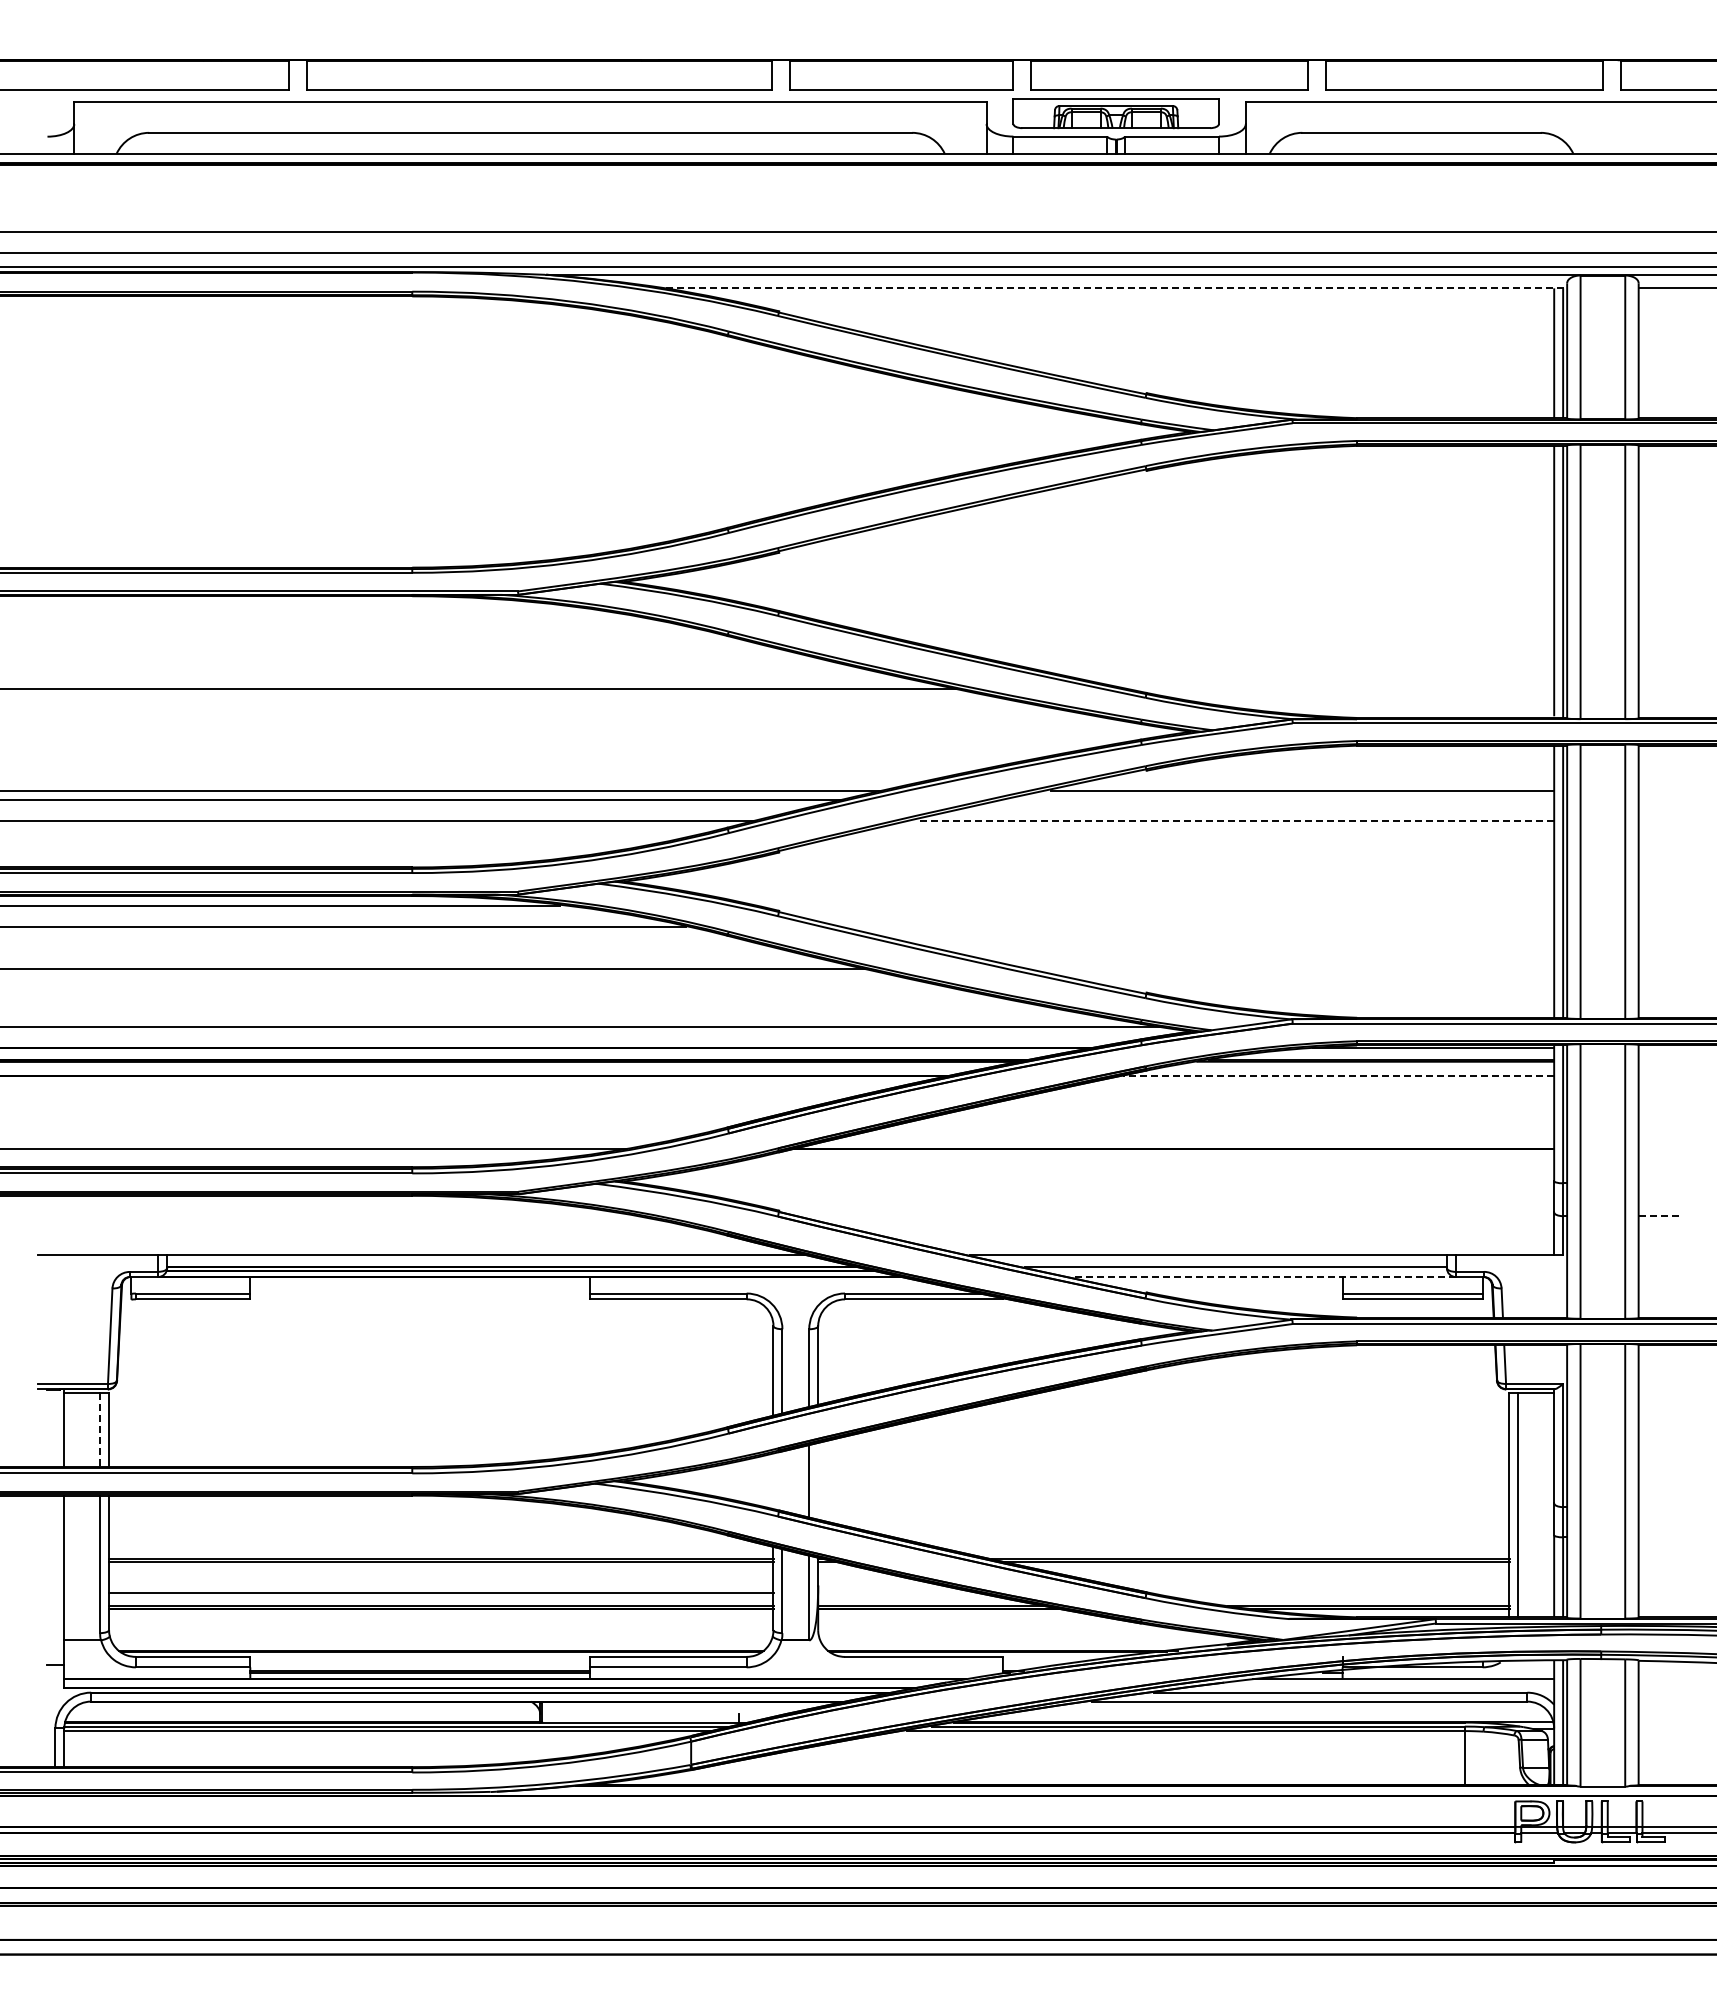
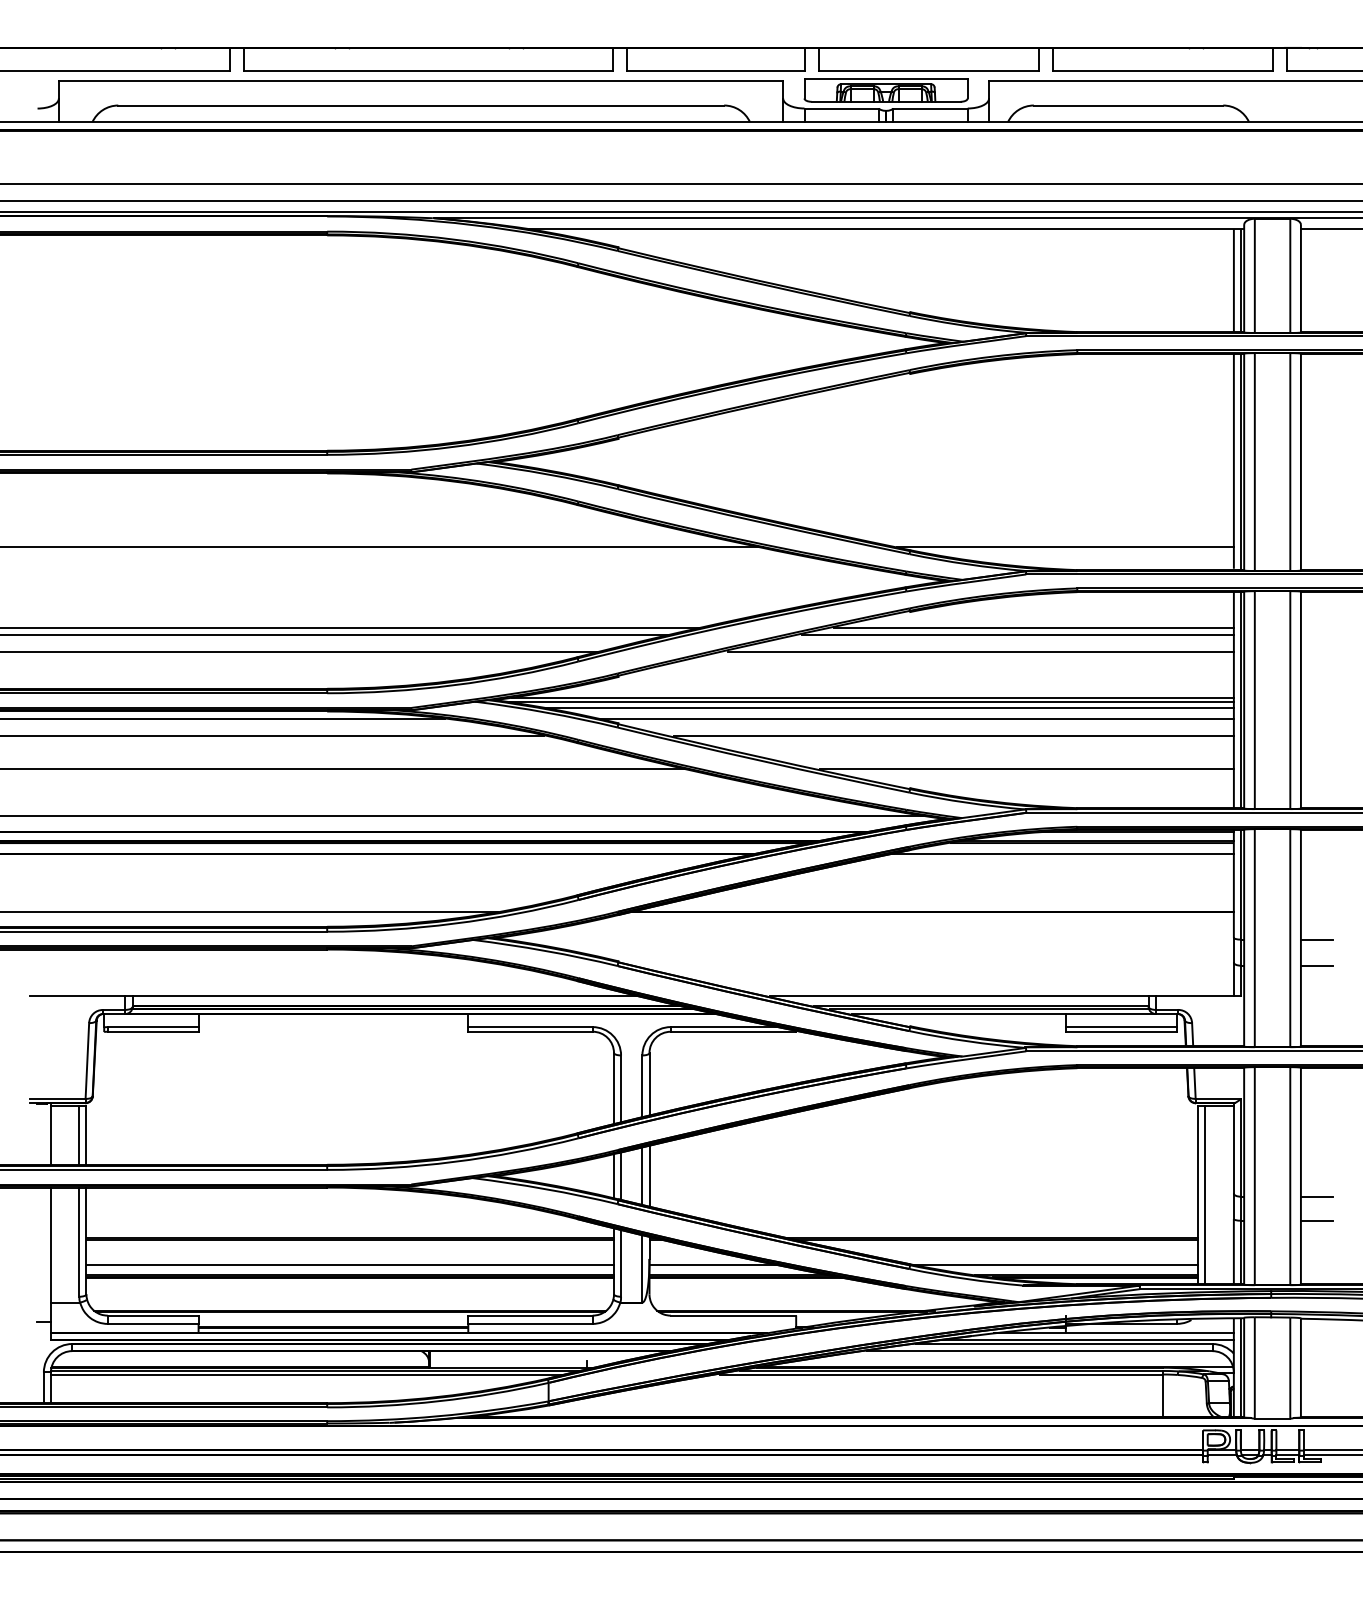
line: (1116, 288) -> (886, 229), dashed -> solid
line: (1342, 689) -> (1065, 547), added
line: (1282, 799) -> (1018, 634), added
line: (1235, 820) -> (980, 651), dashed -> solid
line: (1099, 878) -> (872, 697), added
line: (1098, 884) -> (872, 702), added
line: (1118, 891) -> (887, 707), added
line: (1154, 905) -> (916, 719), added
line: (1201, 927) -> (953, 736), added
line: (1293, 968) -> (1026, 769), added
line: (1338, 1075) -> (1062, 853), dashed -> solid
line: (1658, 1183) -> (1316, 939), added
line: (1658, 1216) -> (1316, 965), dashed -> solid
line: (1246, 1271) -> (989, 1009), added
line: (1264, 1277) -> (1003, 1014), dashed -> solid
line: (100, 1430) -> (79, 1135), dashed -> solid
line: (773, 1481) -> (614, 1176), added
line: (782, 1481) -> (621, 1176), added
line: (818, 1481) -> (649, 1176), added
line: (1658, 1507) -> (1316, 1197), added
line: (1658, 1537) -> (1316, 1220), added
line: (899, 1592) -> (714, 1264), added
line: (1329, 1592) -> (1055, 1264), added
line: (1369, 1688) -> (1087, 1340), added

